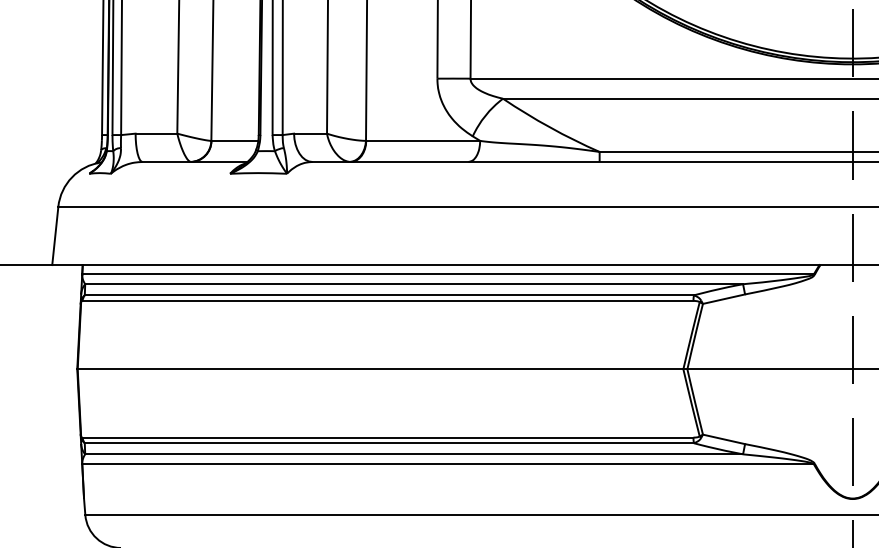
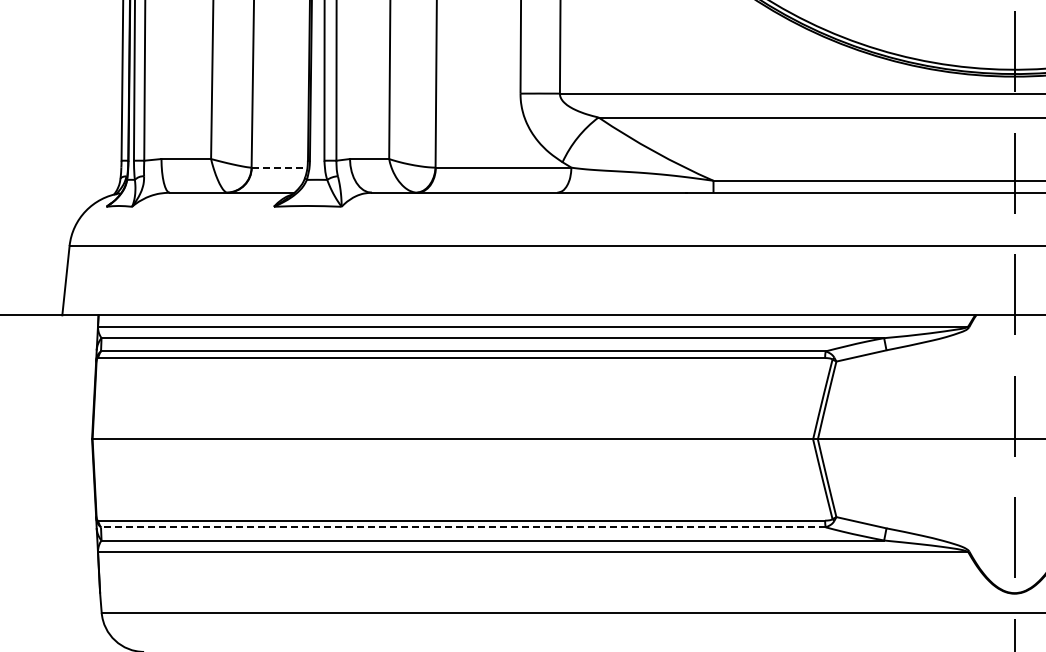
line: (234, 140) -> (279, 167), solid -> dashed
line: (388, 443) -> (462, 527), solid -> dashed

